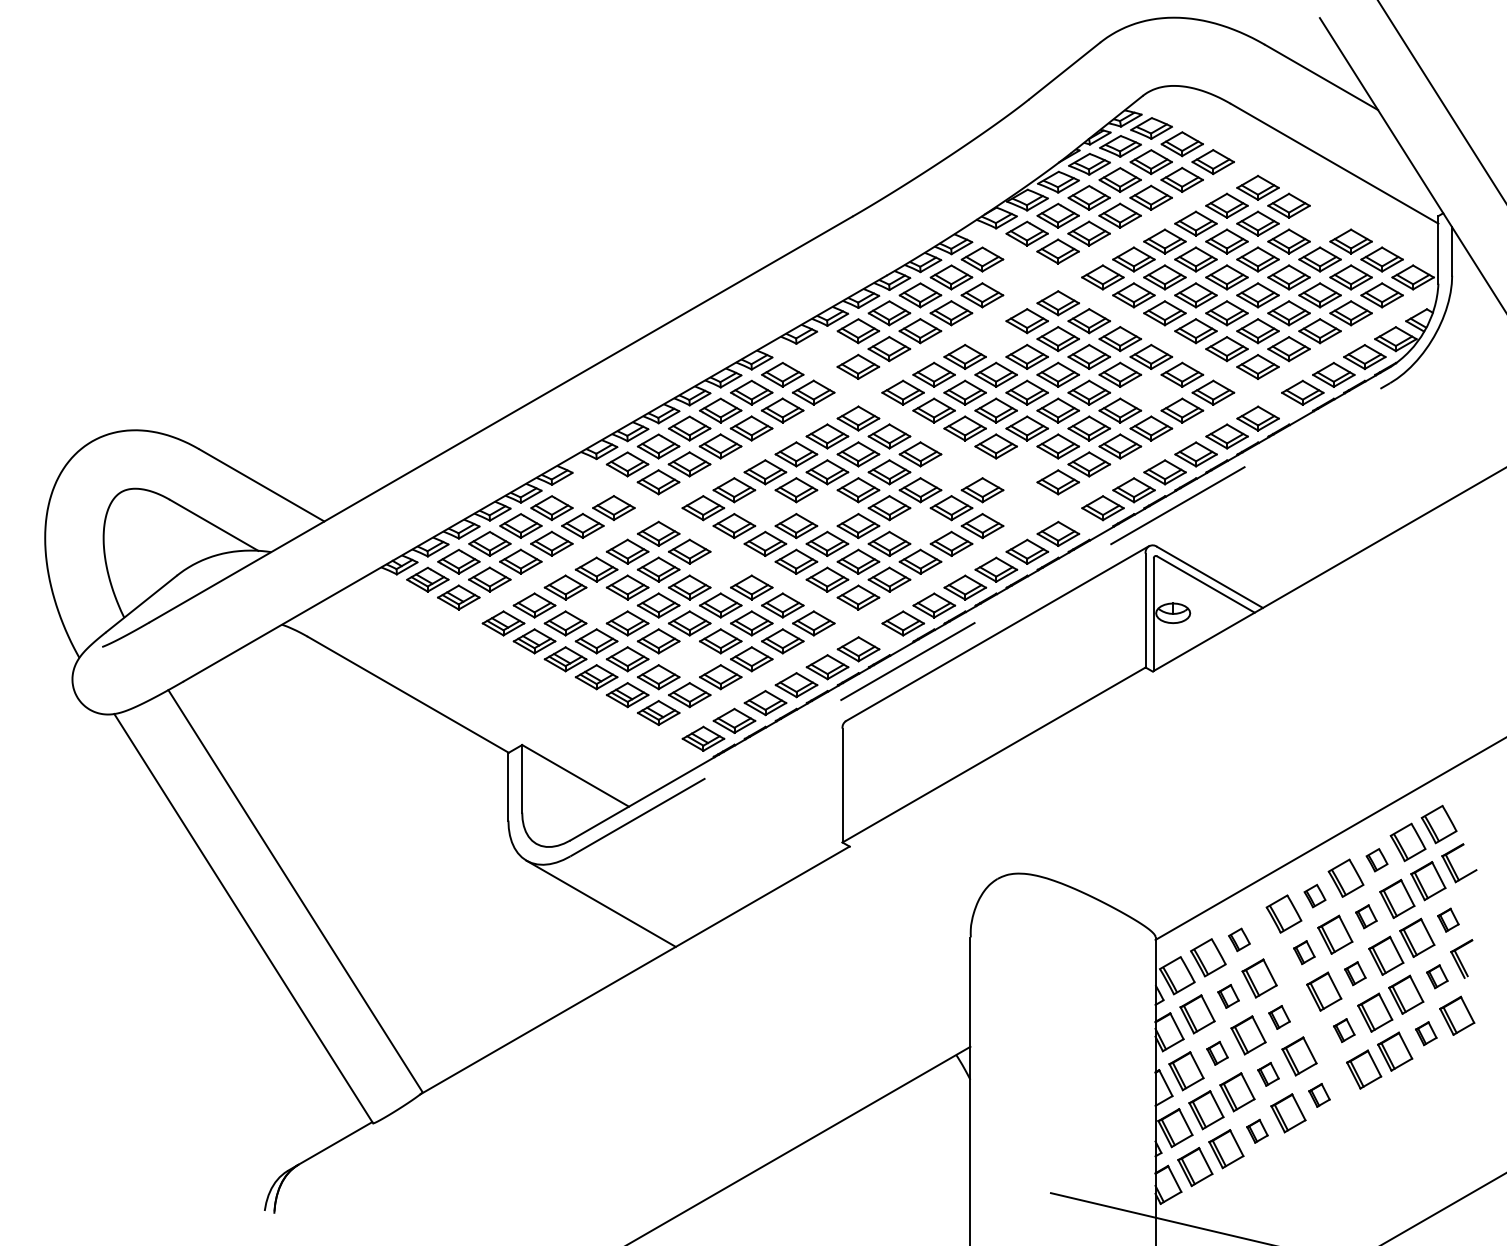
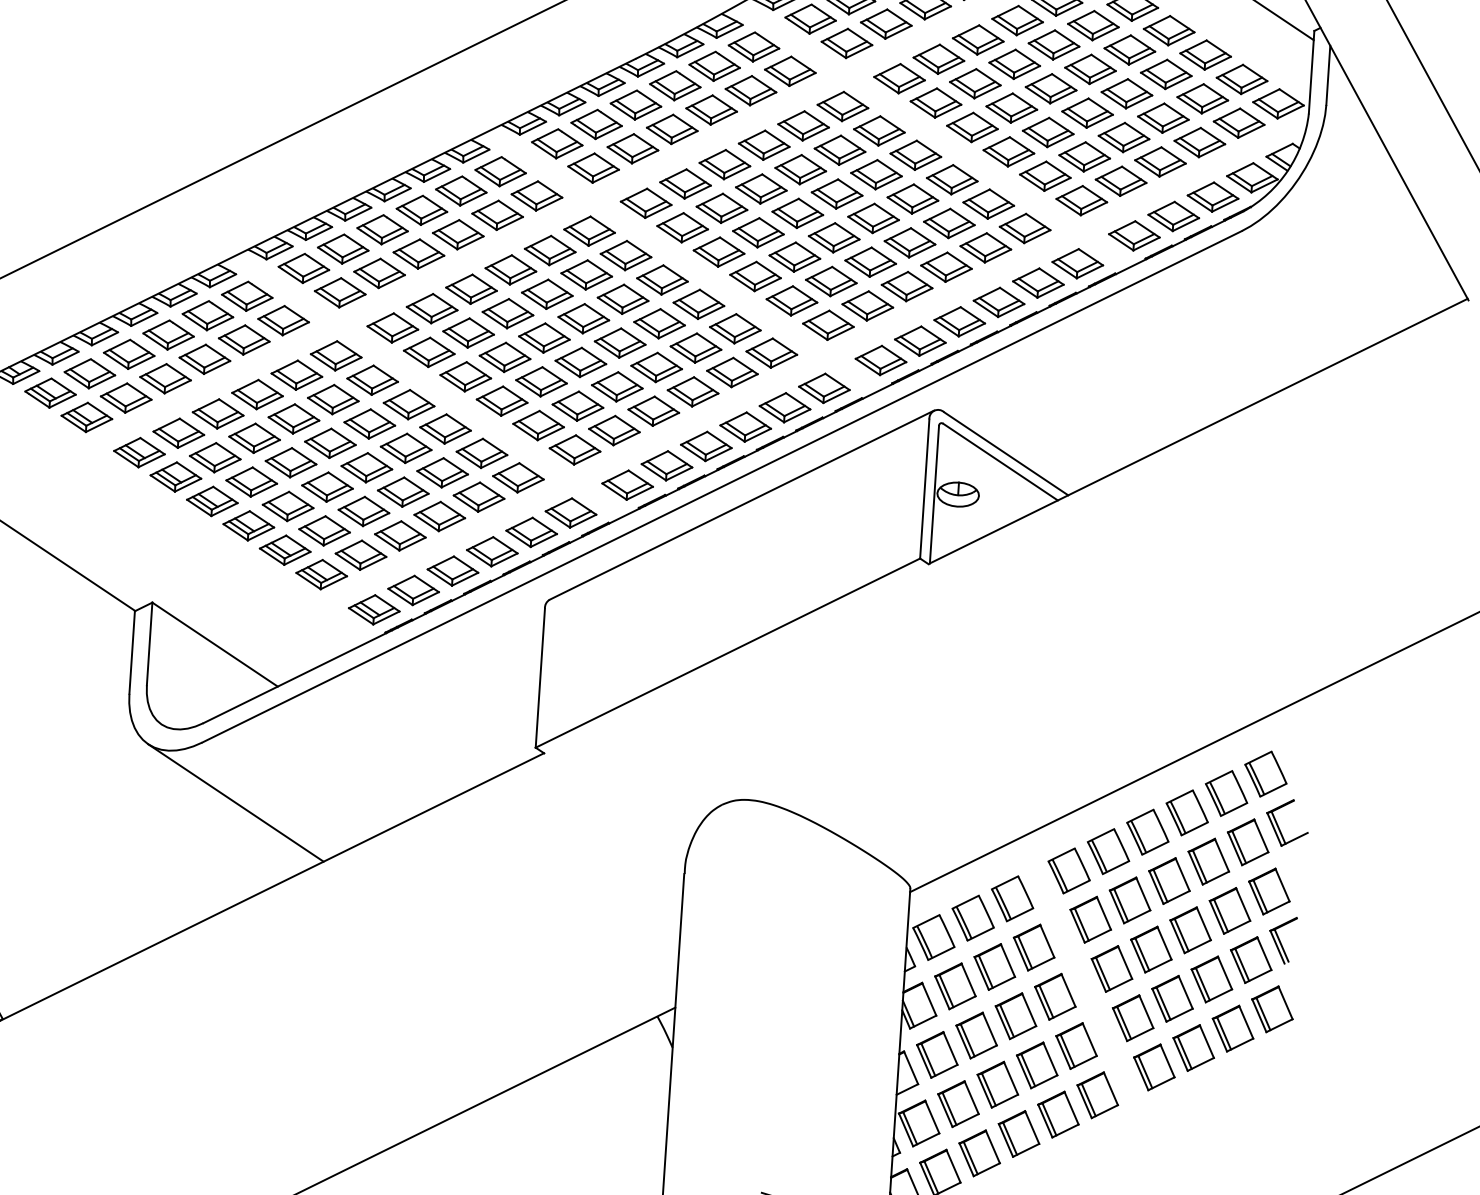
part: (1319, 223) -> (1168, 30), added
part: (1013, 277) -> (790, 71), added
part: (995, 339) -> (763, 145), added
part: (826, 349) -> (556, 144), added
part: (1151, 392) -> (949, 223), added
part: (1026, 464) -> (791, 300), added
part: (951, 472) -> (698, 304), added
part: (582, 490) -> (246, 296), added
part: (765, 508) -> (468, 333), added
part: (827, 508) -> (544, 338), added
part: (1013, 508) -> (771, 353), added
part: (920, 526) -> (656, 368), added
part: (720, 569) -> (408, 404), added
part: (596, 605) -> (254, 438), added
line: (980, 619) -> (722, 486), dashed -> solid
part: (689, 659) -> (363, 511), added
part: (1376, 859) -> (1186, 811), size x1.67
part: (1314, 895) -> (1107, 850), size x1.67
part: (1366, 916) -> (1169, 880), size x1.67
part: (1448, 920) -> (1269, 892), size x1.67
part: (1239, 939) -> (1012, 898), size x1.67
part: (1304, 952) -> (1091, 919), size x1.67
part: (1355, 973) -> (1151, 949), size x1.67
part: (1437, 976) -> (1251, 959), size x1.67
part: (1228, 996) -> (994, 967), size x1.67
part: (1279, 1017) -> (1055, 996), size x1.67
part: (1344, 1030) -> (1133, 1018), size x1.67
part: (1426, 1033) -> (1233, 1028), size x1.67
part: (1217, 1053) -> (976, 1035), size x1.67
part: (1268, 1074) -> (1037, 1065), size x1.67
part: (1319, 1095) -> (1097, 1095), size x1.67
part: (1257, 1131) -> (1019, 1134), size x1.67

